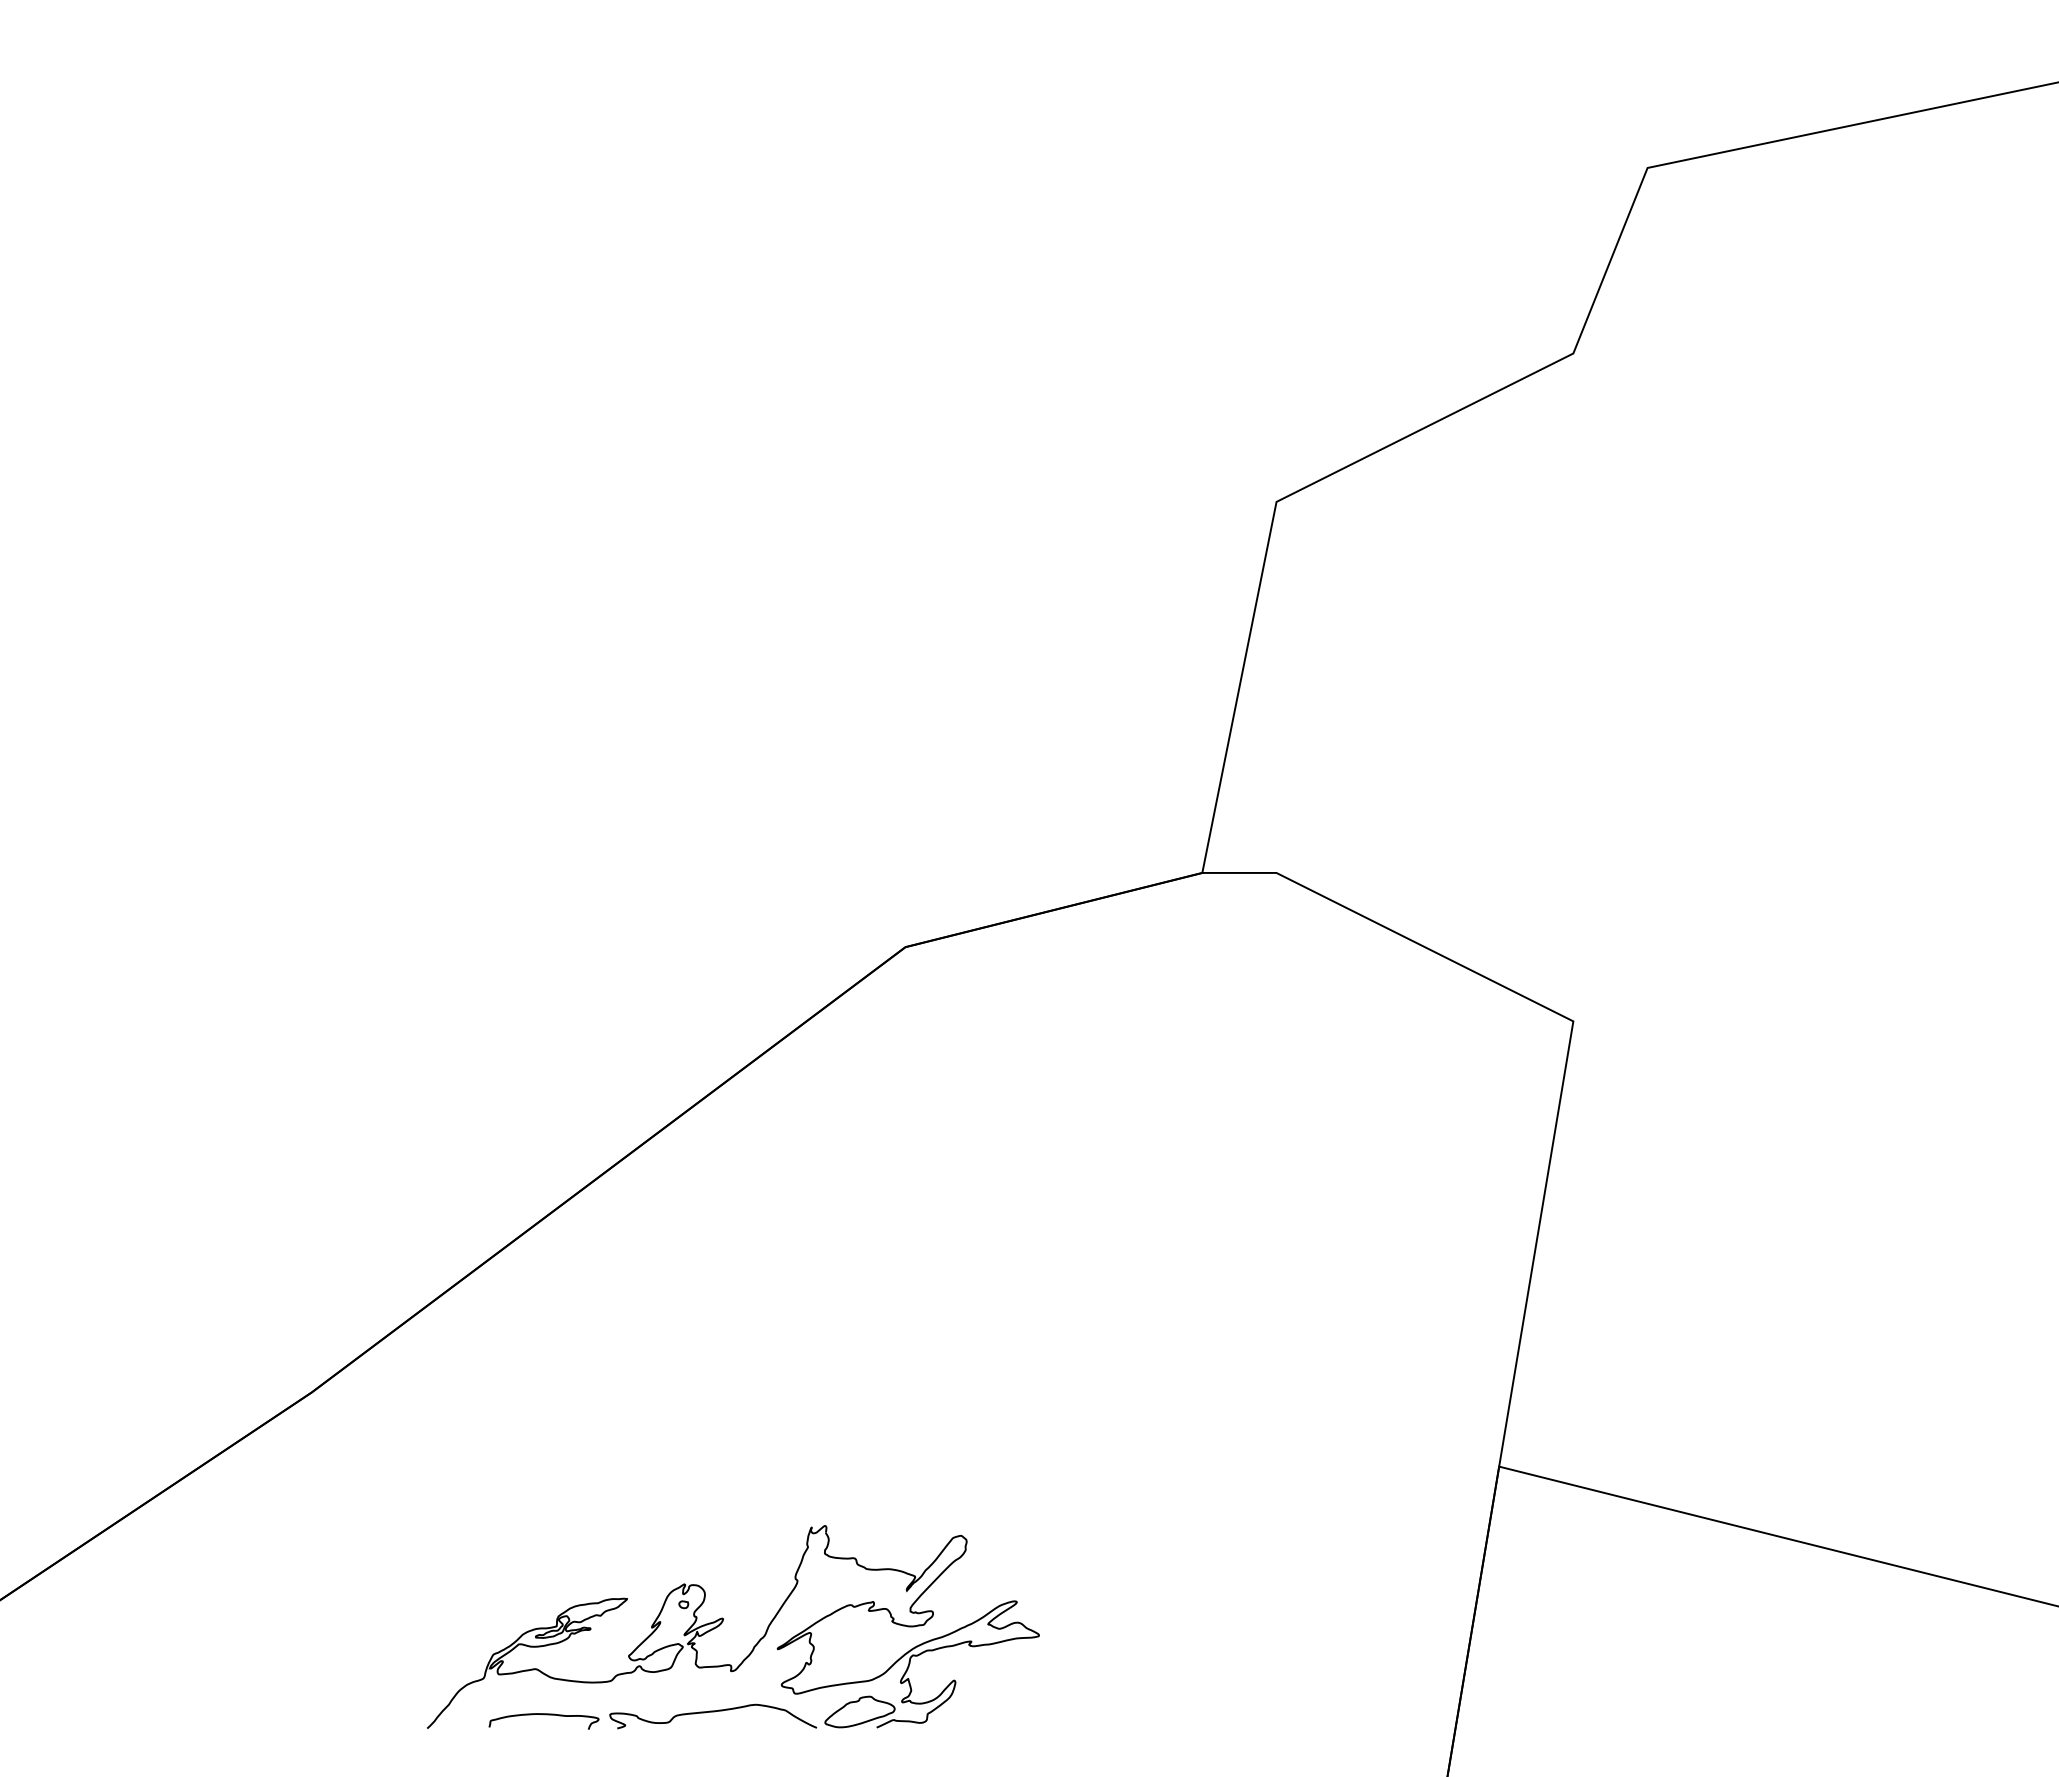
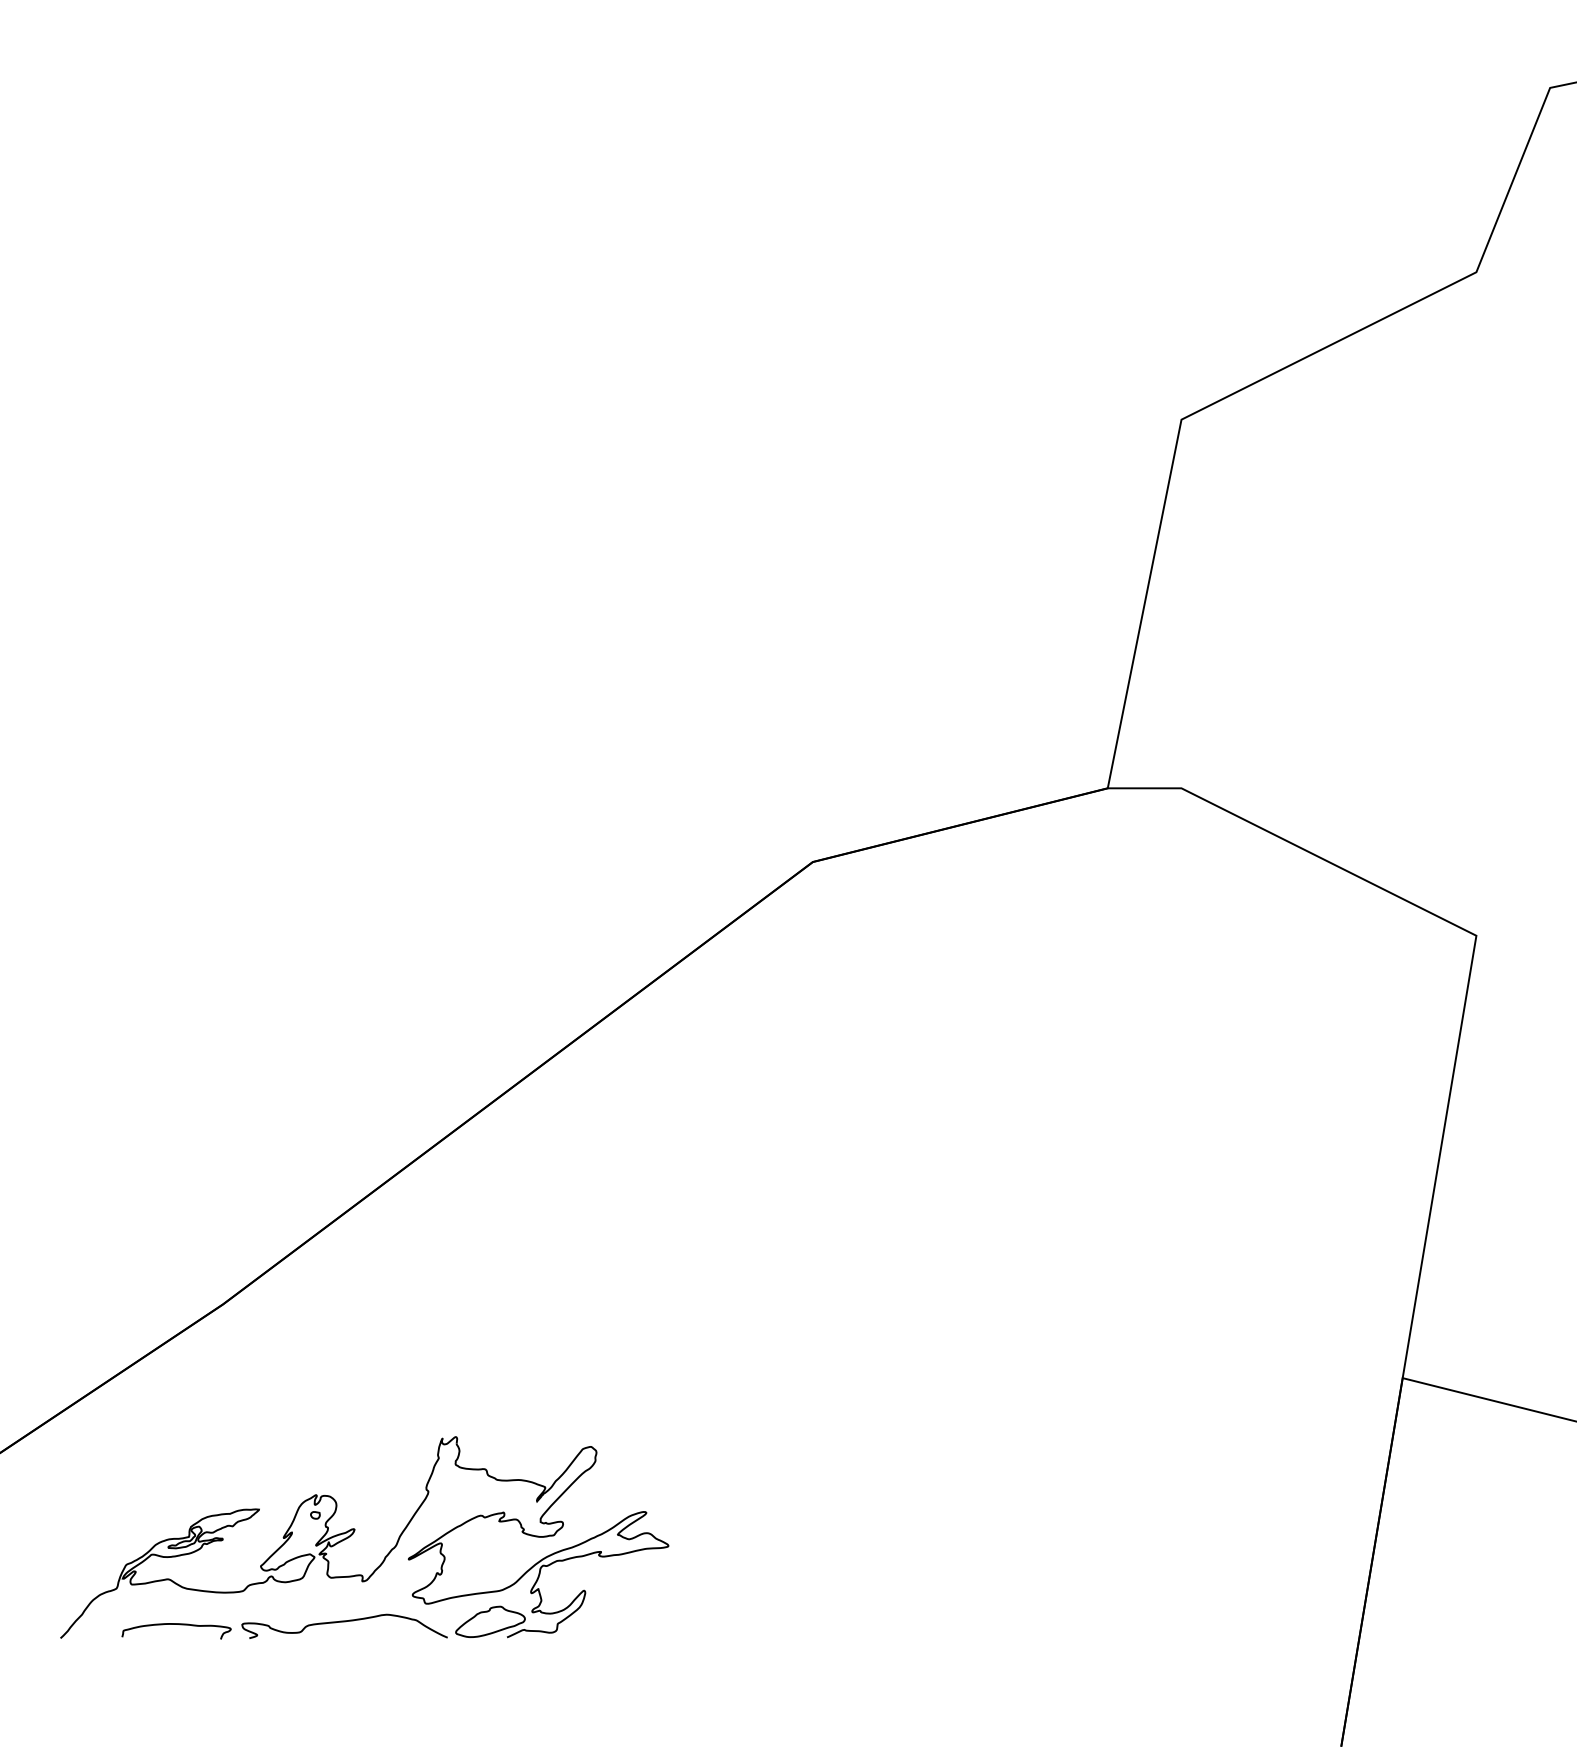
part: (723, 1621) -> (354, 1531), moved

